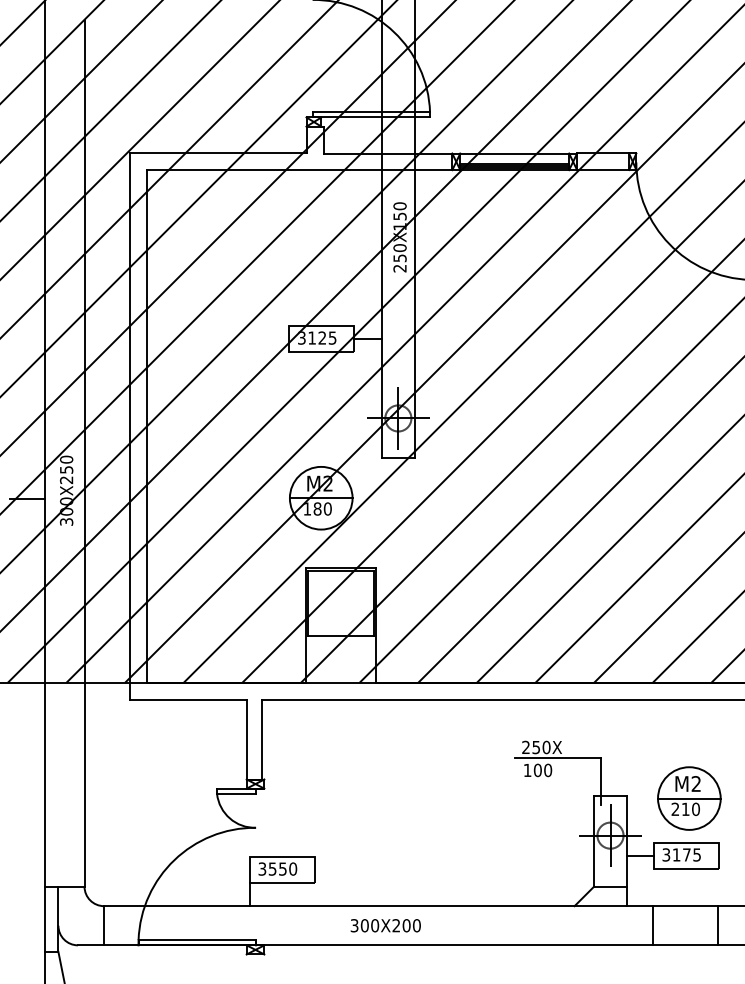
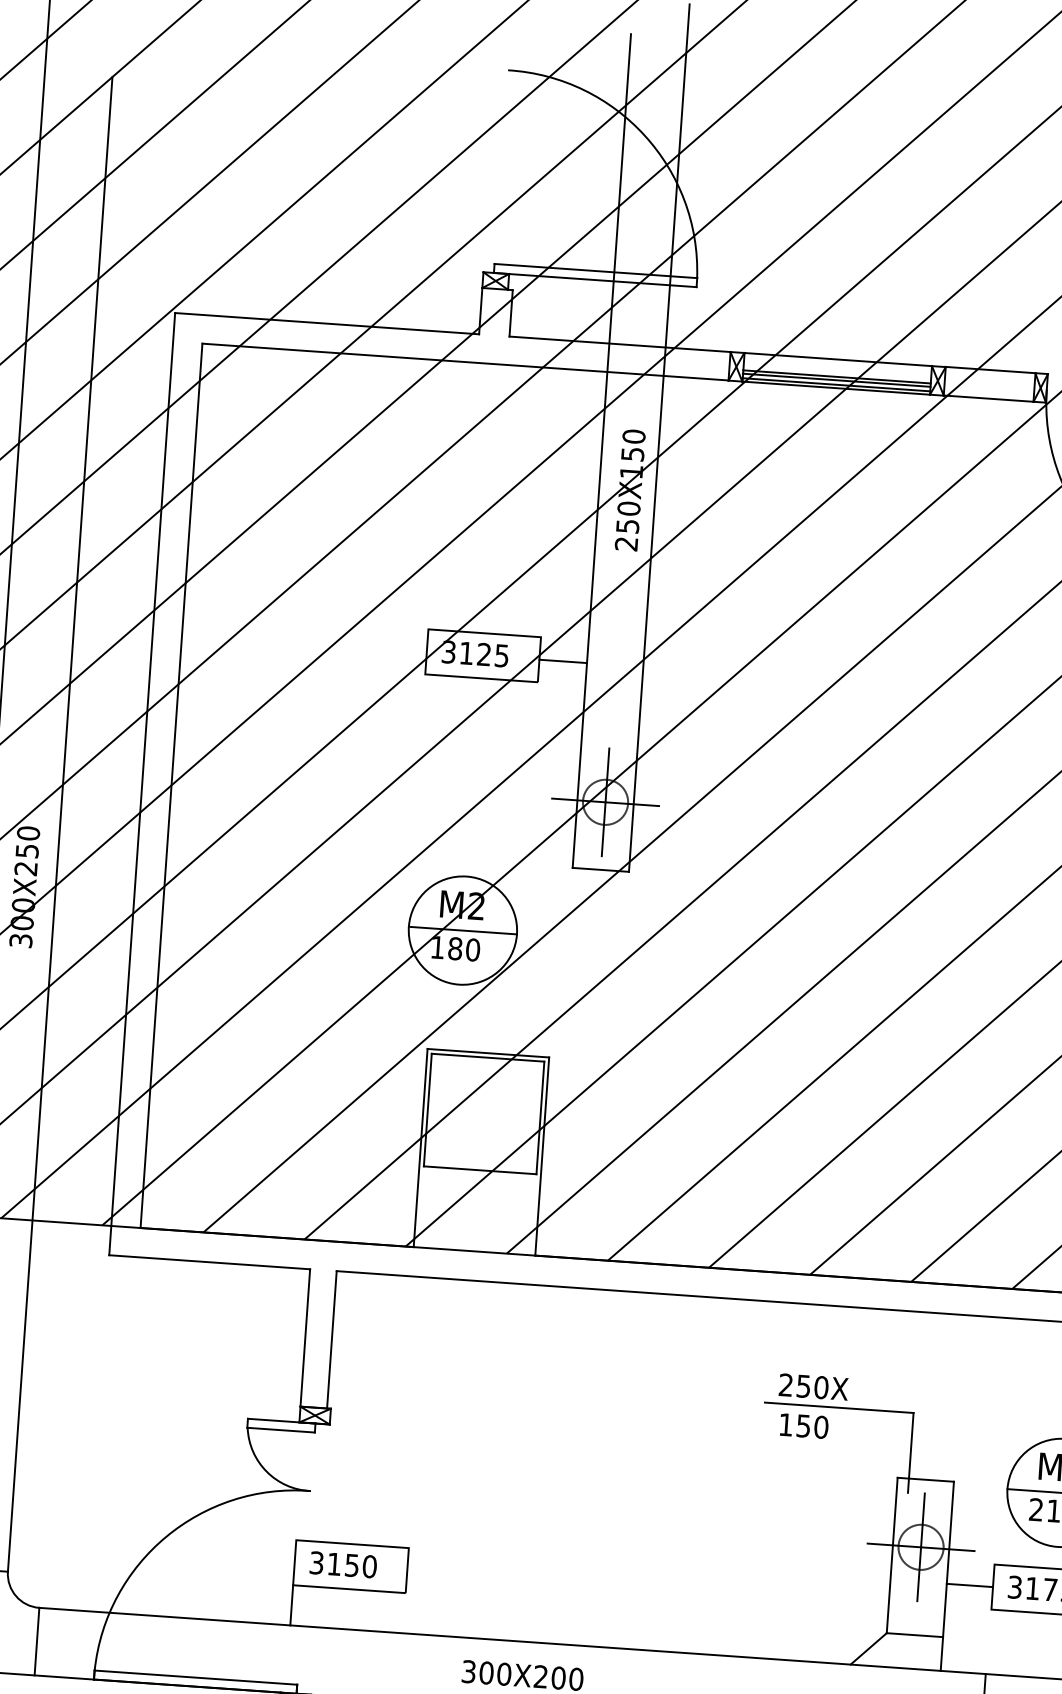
text: (537, 770) -> (803, 1426), 100 -> 150
text: (272, 868) -> (334, 1563), 3550 -> 3150

